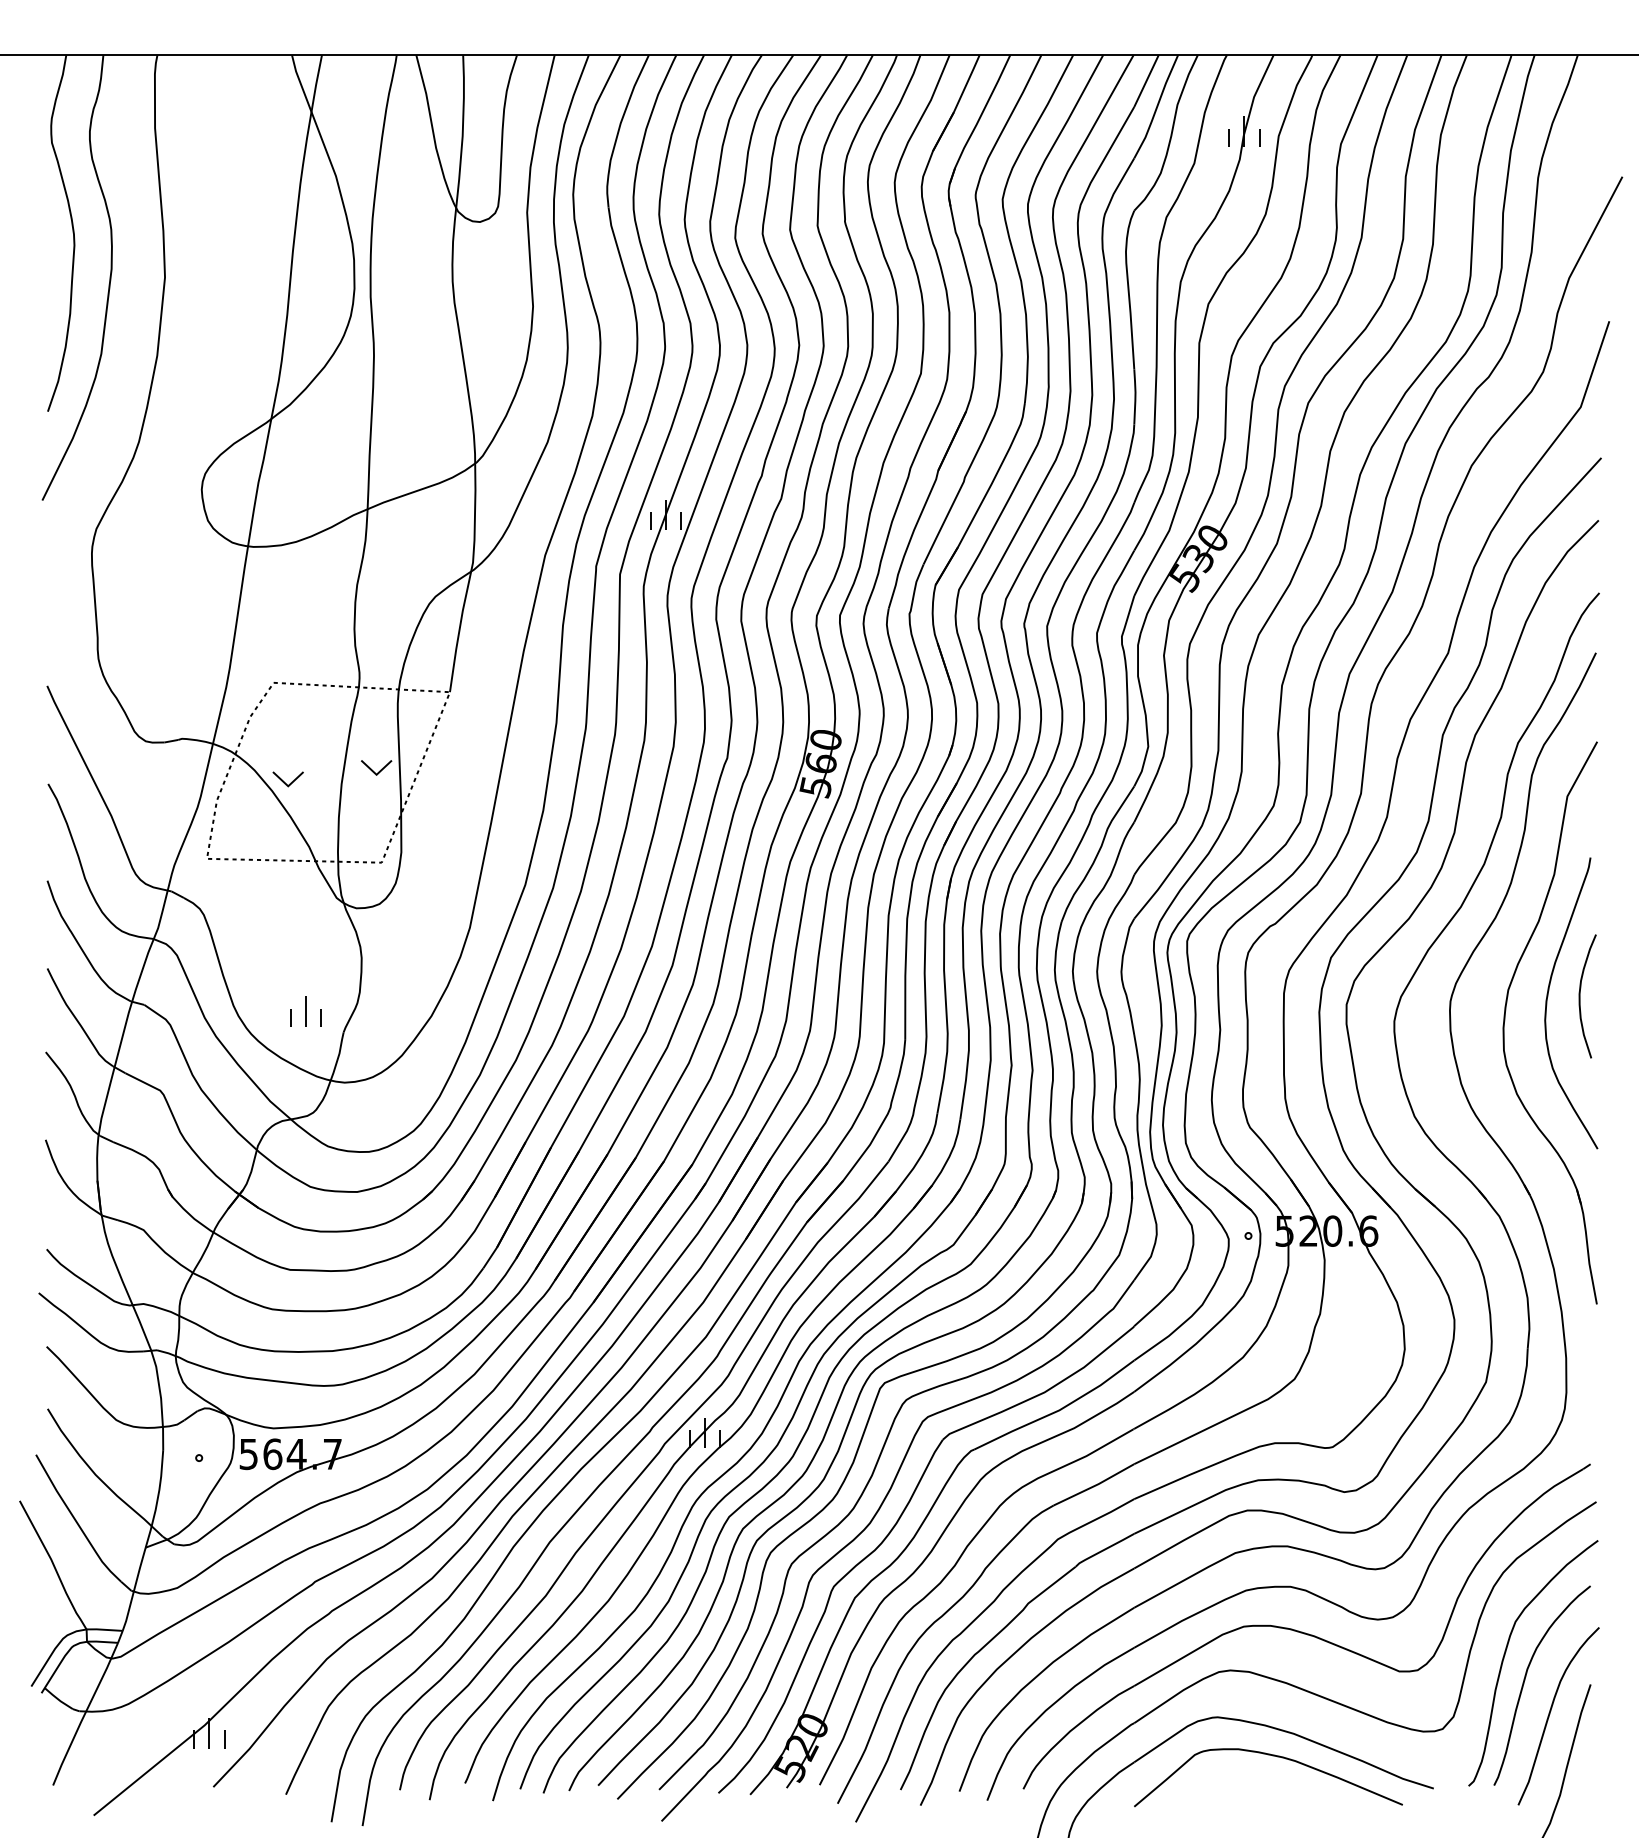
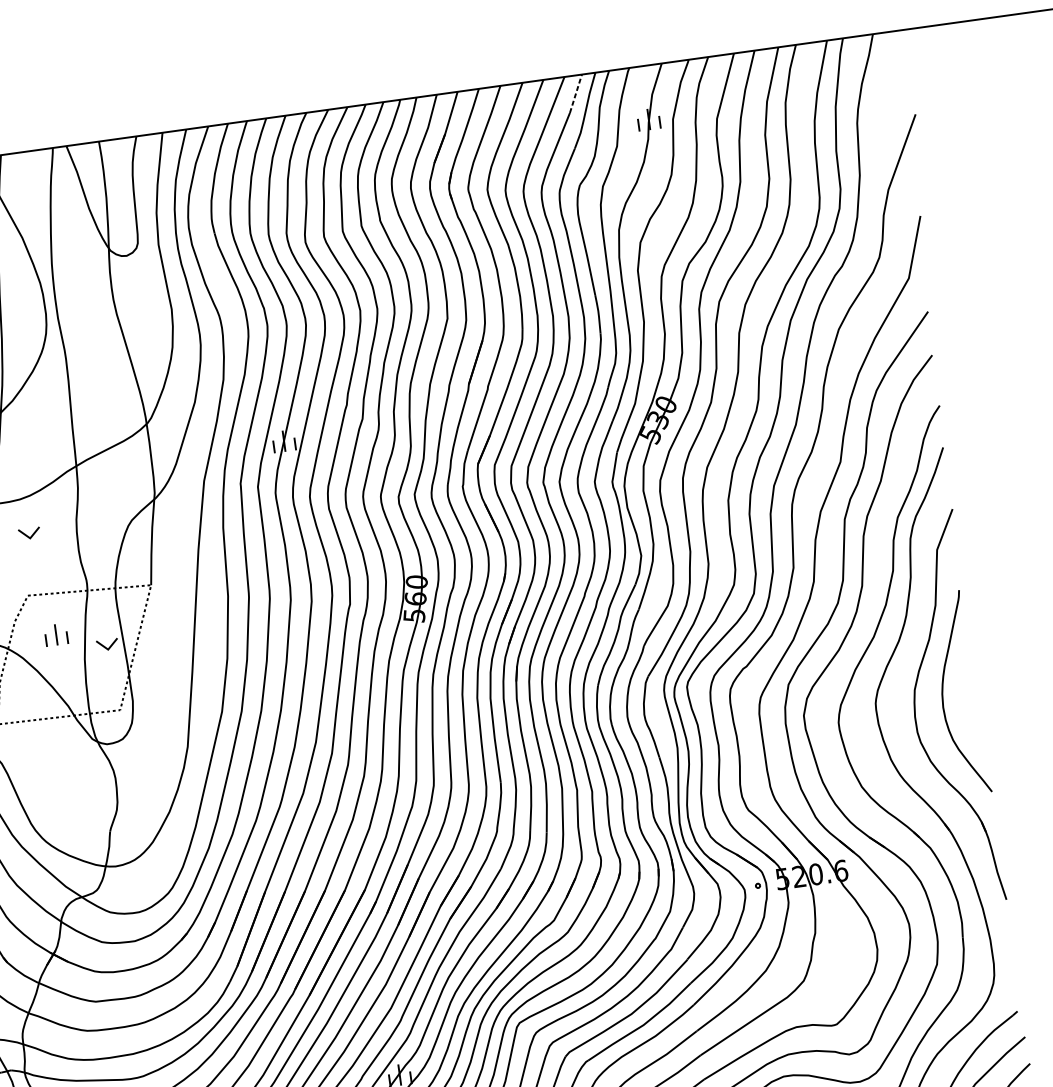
line: (1146, 81) -> (575, 94), solid -> dashed
part: (287, 779) -> (29, 533), moved
curve: (1580, 996) -> (965, 687), removed
part: (305, 1011) -> (55, 634), moved

